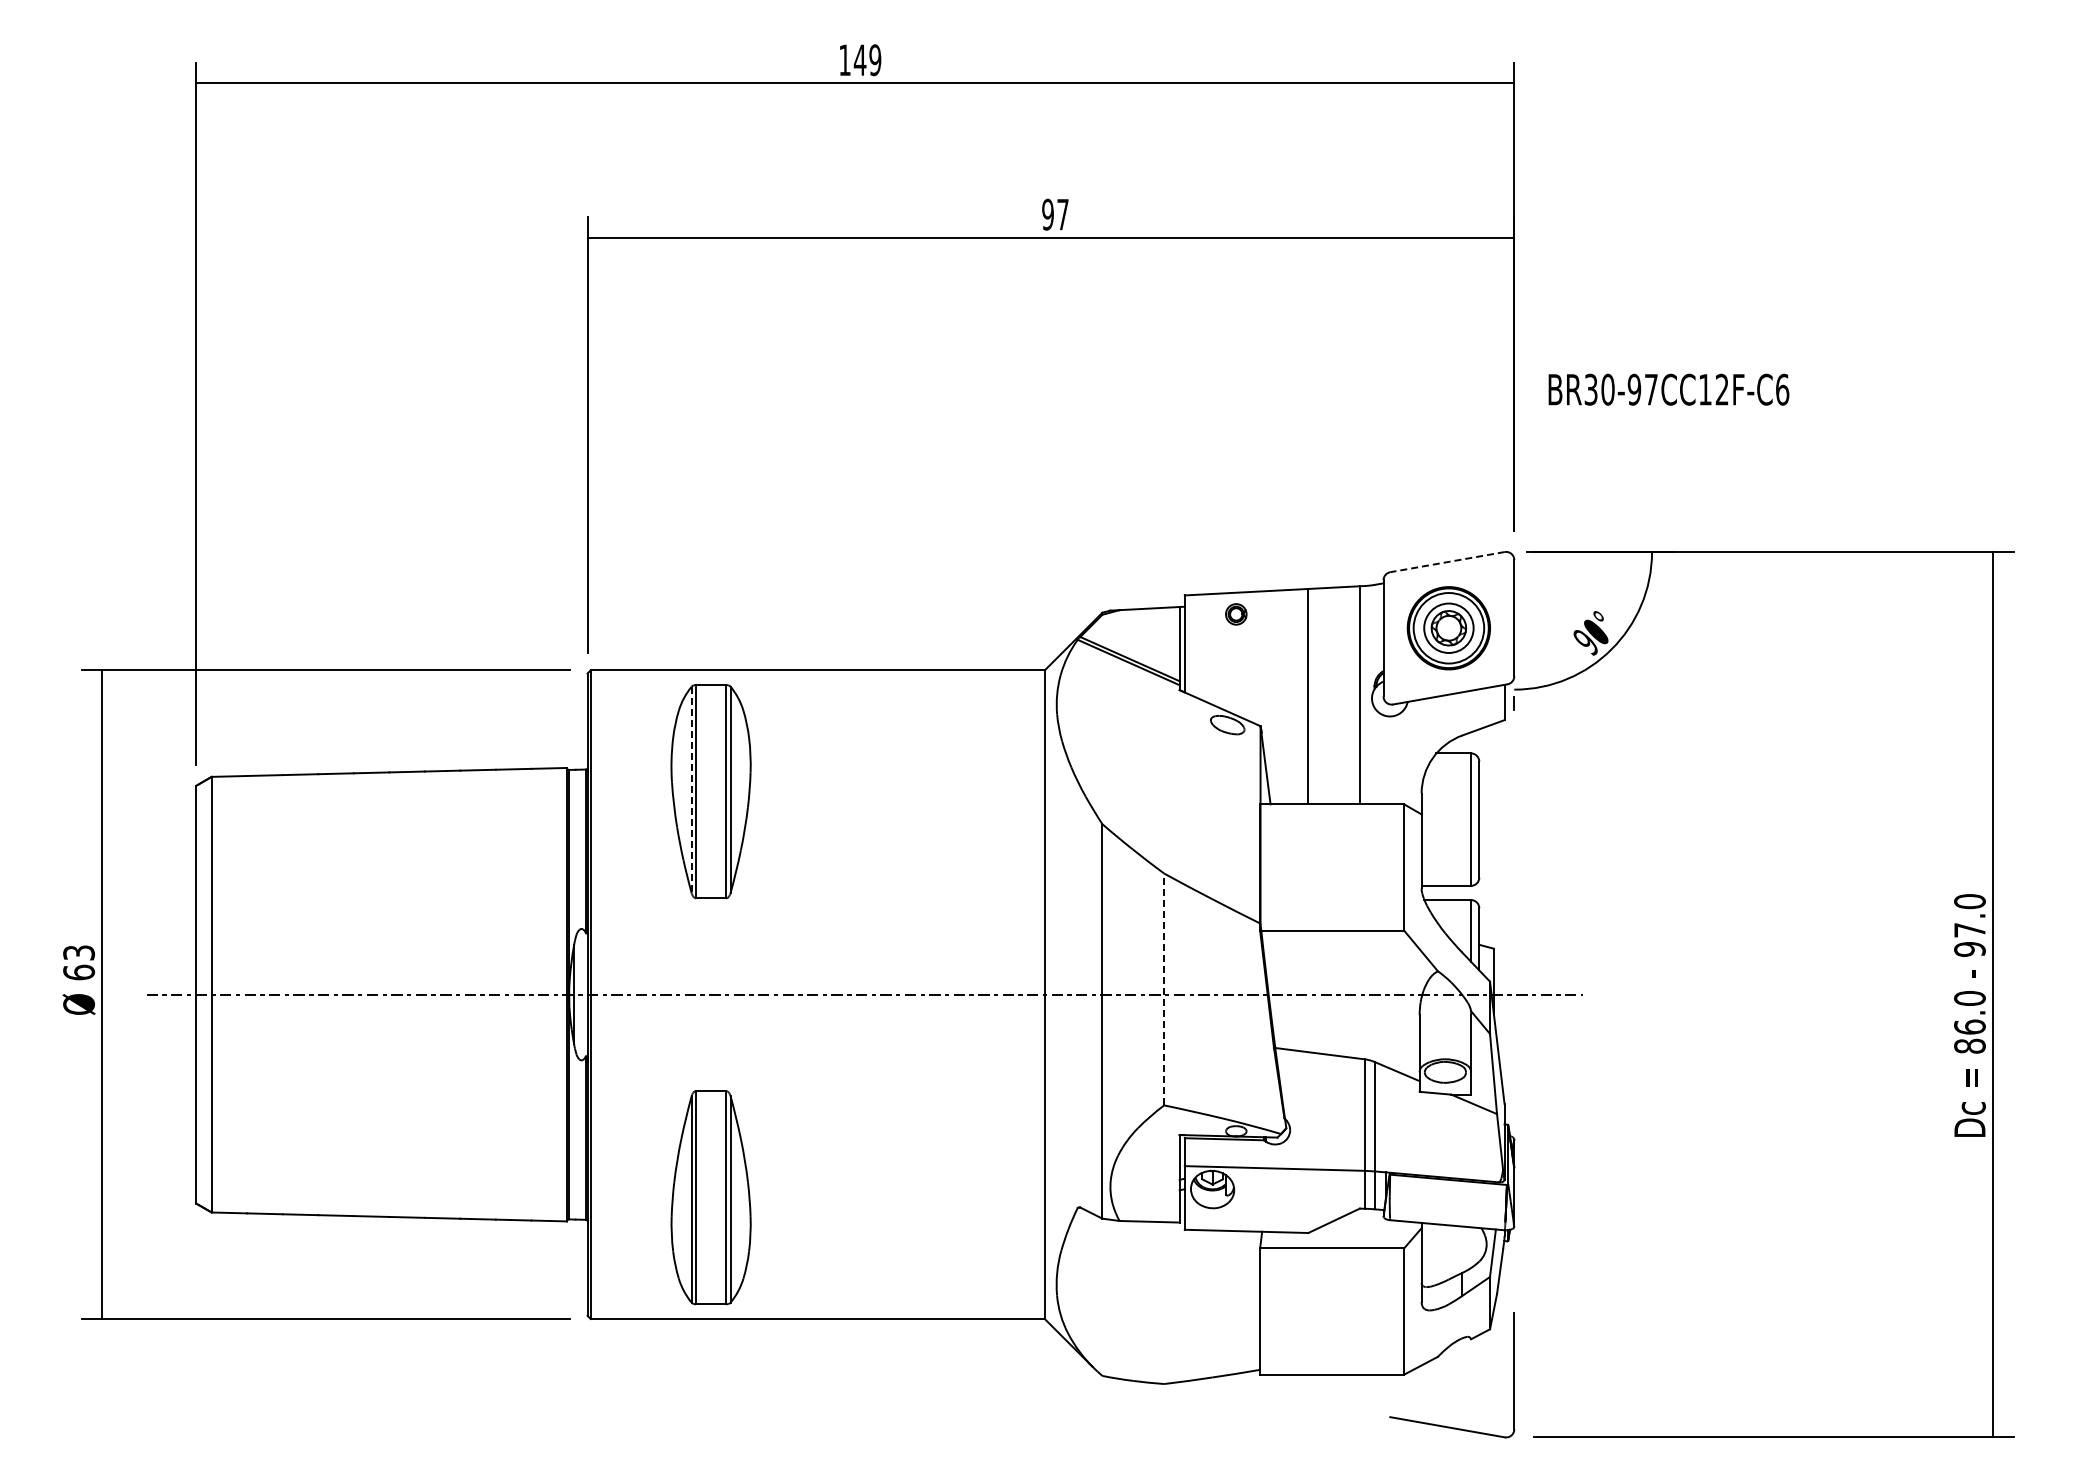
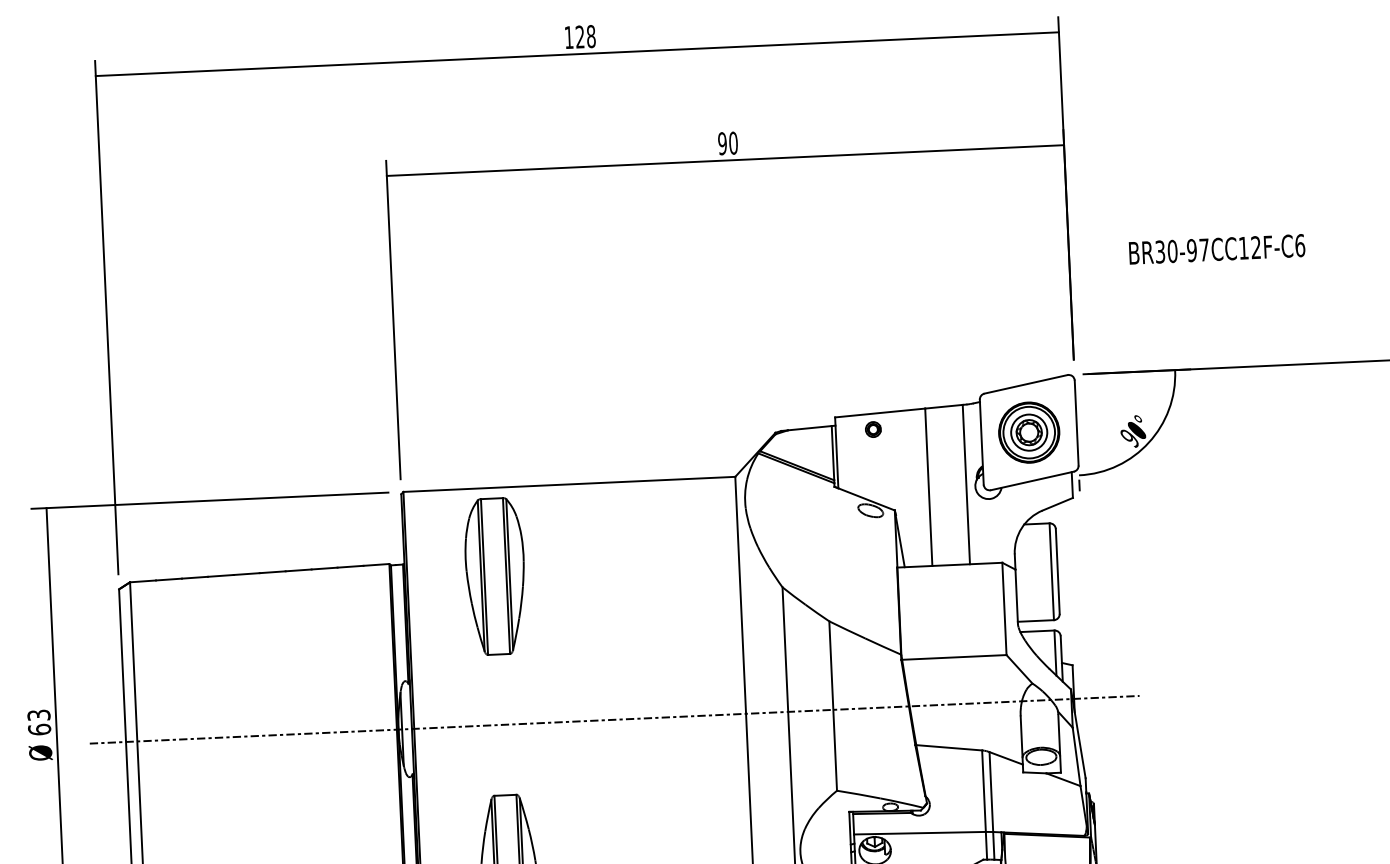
text: (867, 60) -> (585, 37), 149 -> 128
text: (1062, 214) -> (733, 143), 97 -> 90
text: (1668, 389) -> (1216, 249), moved
line: (1447, 562) -> (1026, 384), dashed -> solid
line: (691, 790) -> (481, 576), dashed -> solid
line: (1164, 989) -> (833, 706), dashed -> solid

